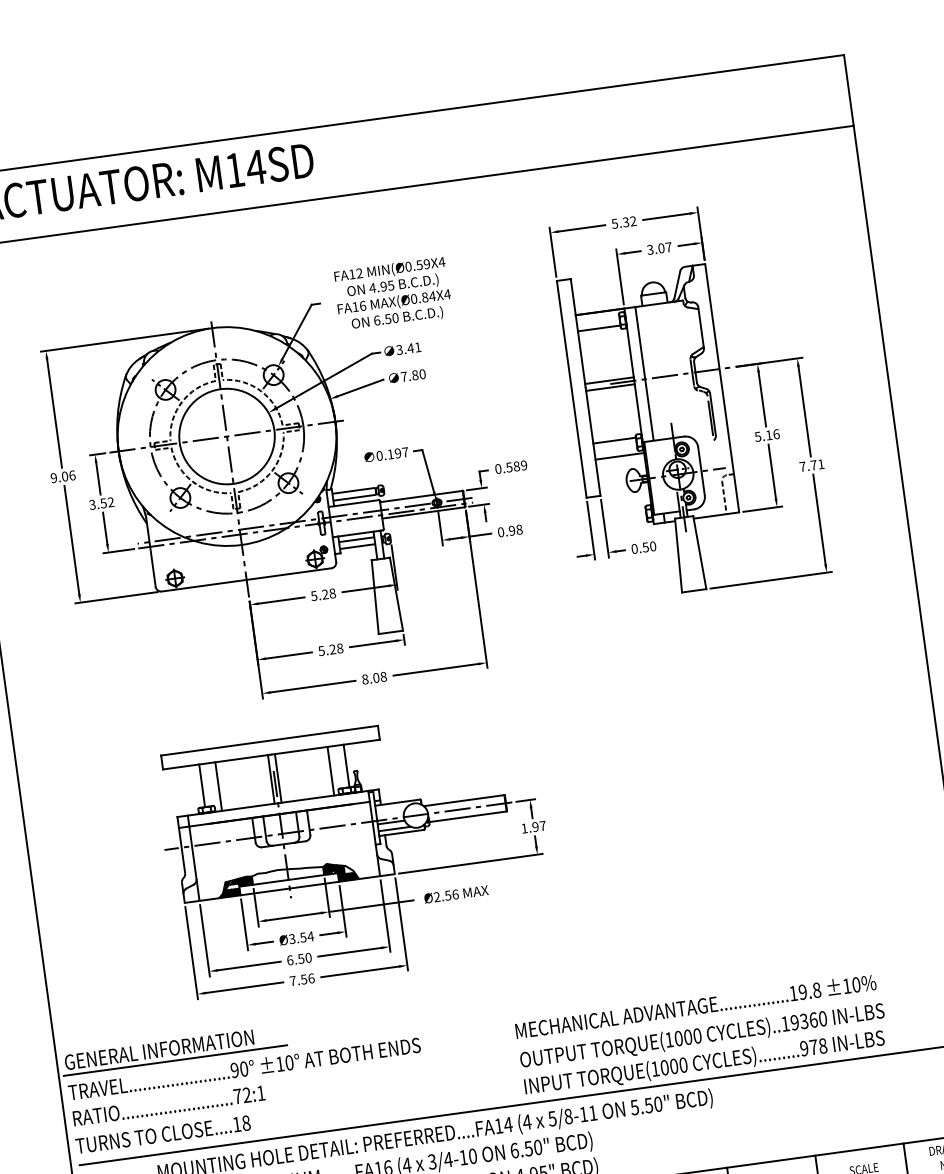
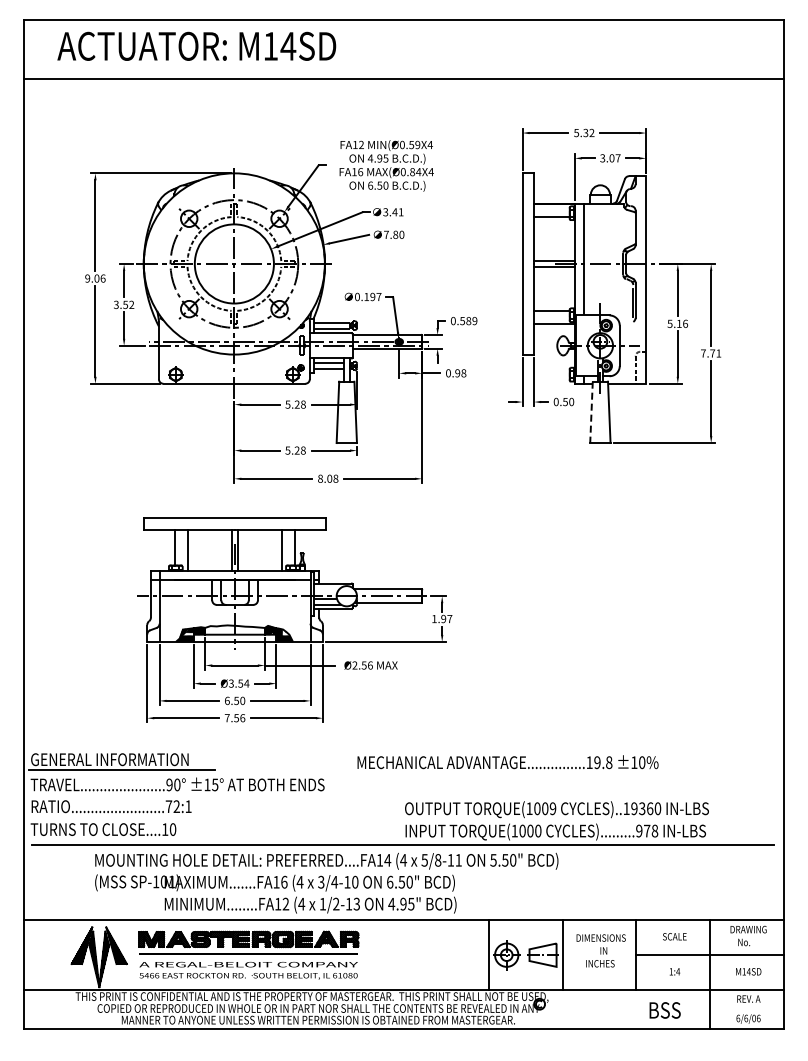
line: (678, 555) -> (591, 412), solid -> dashed
text: (695, 1006) -> (507, 762), moved
text: (696, 1035) -> (552, 808), TORQUE(1000 -> TORQUE(1009
text: (289, 1062) -> (215, 784), ±10° -> ±15°
text: (245, 1123) -> (172, 829), CLOSE....18 -> CLOSE....10

